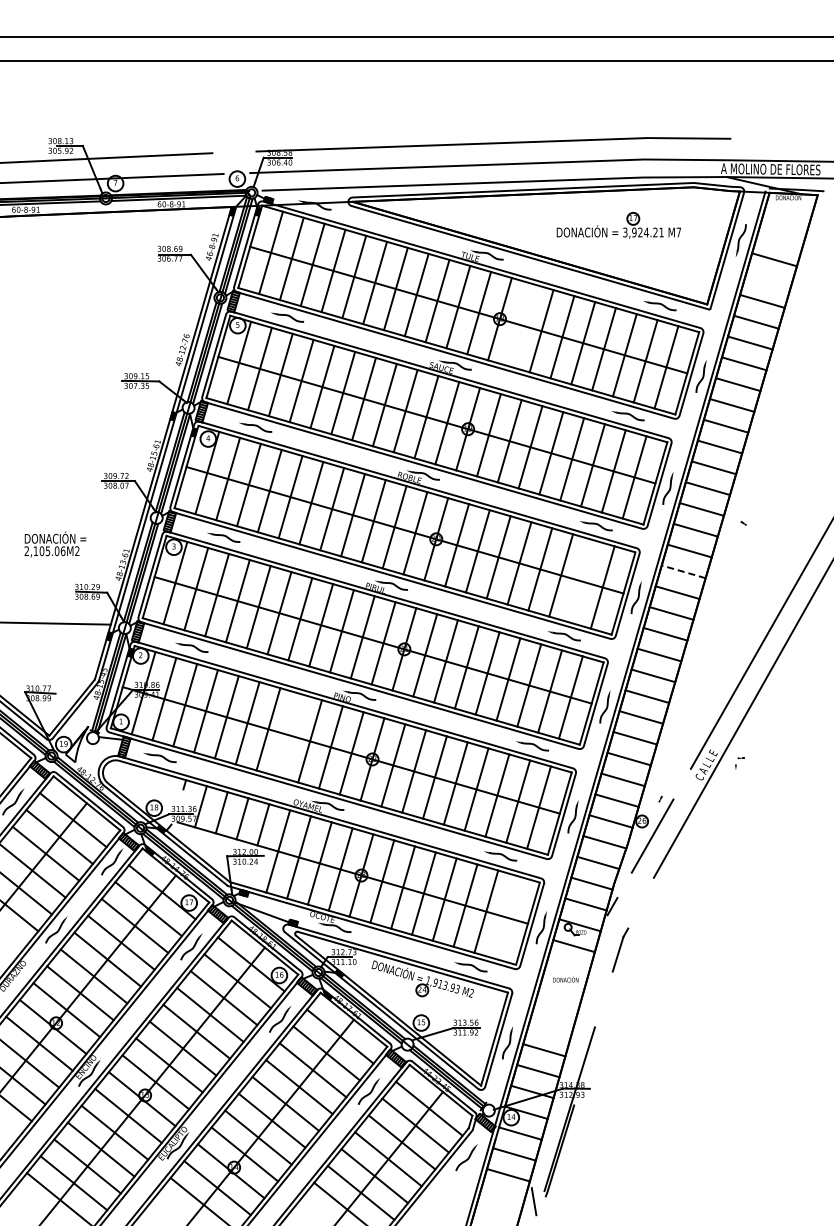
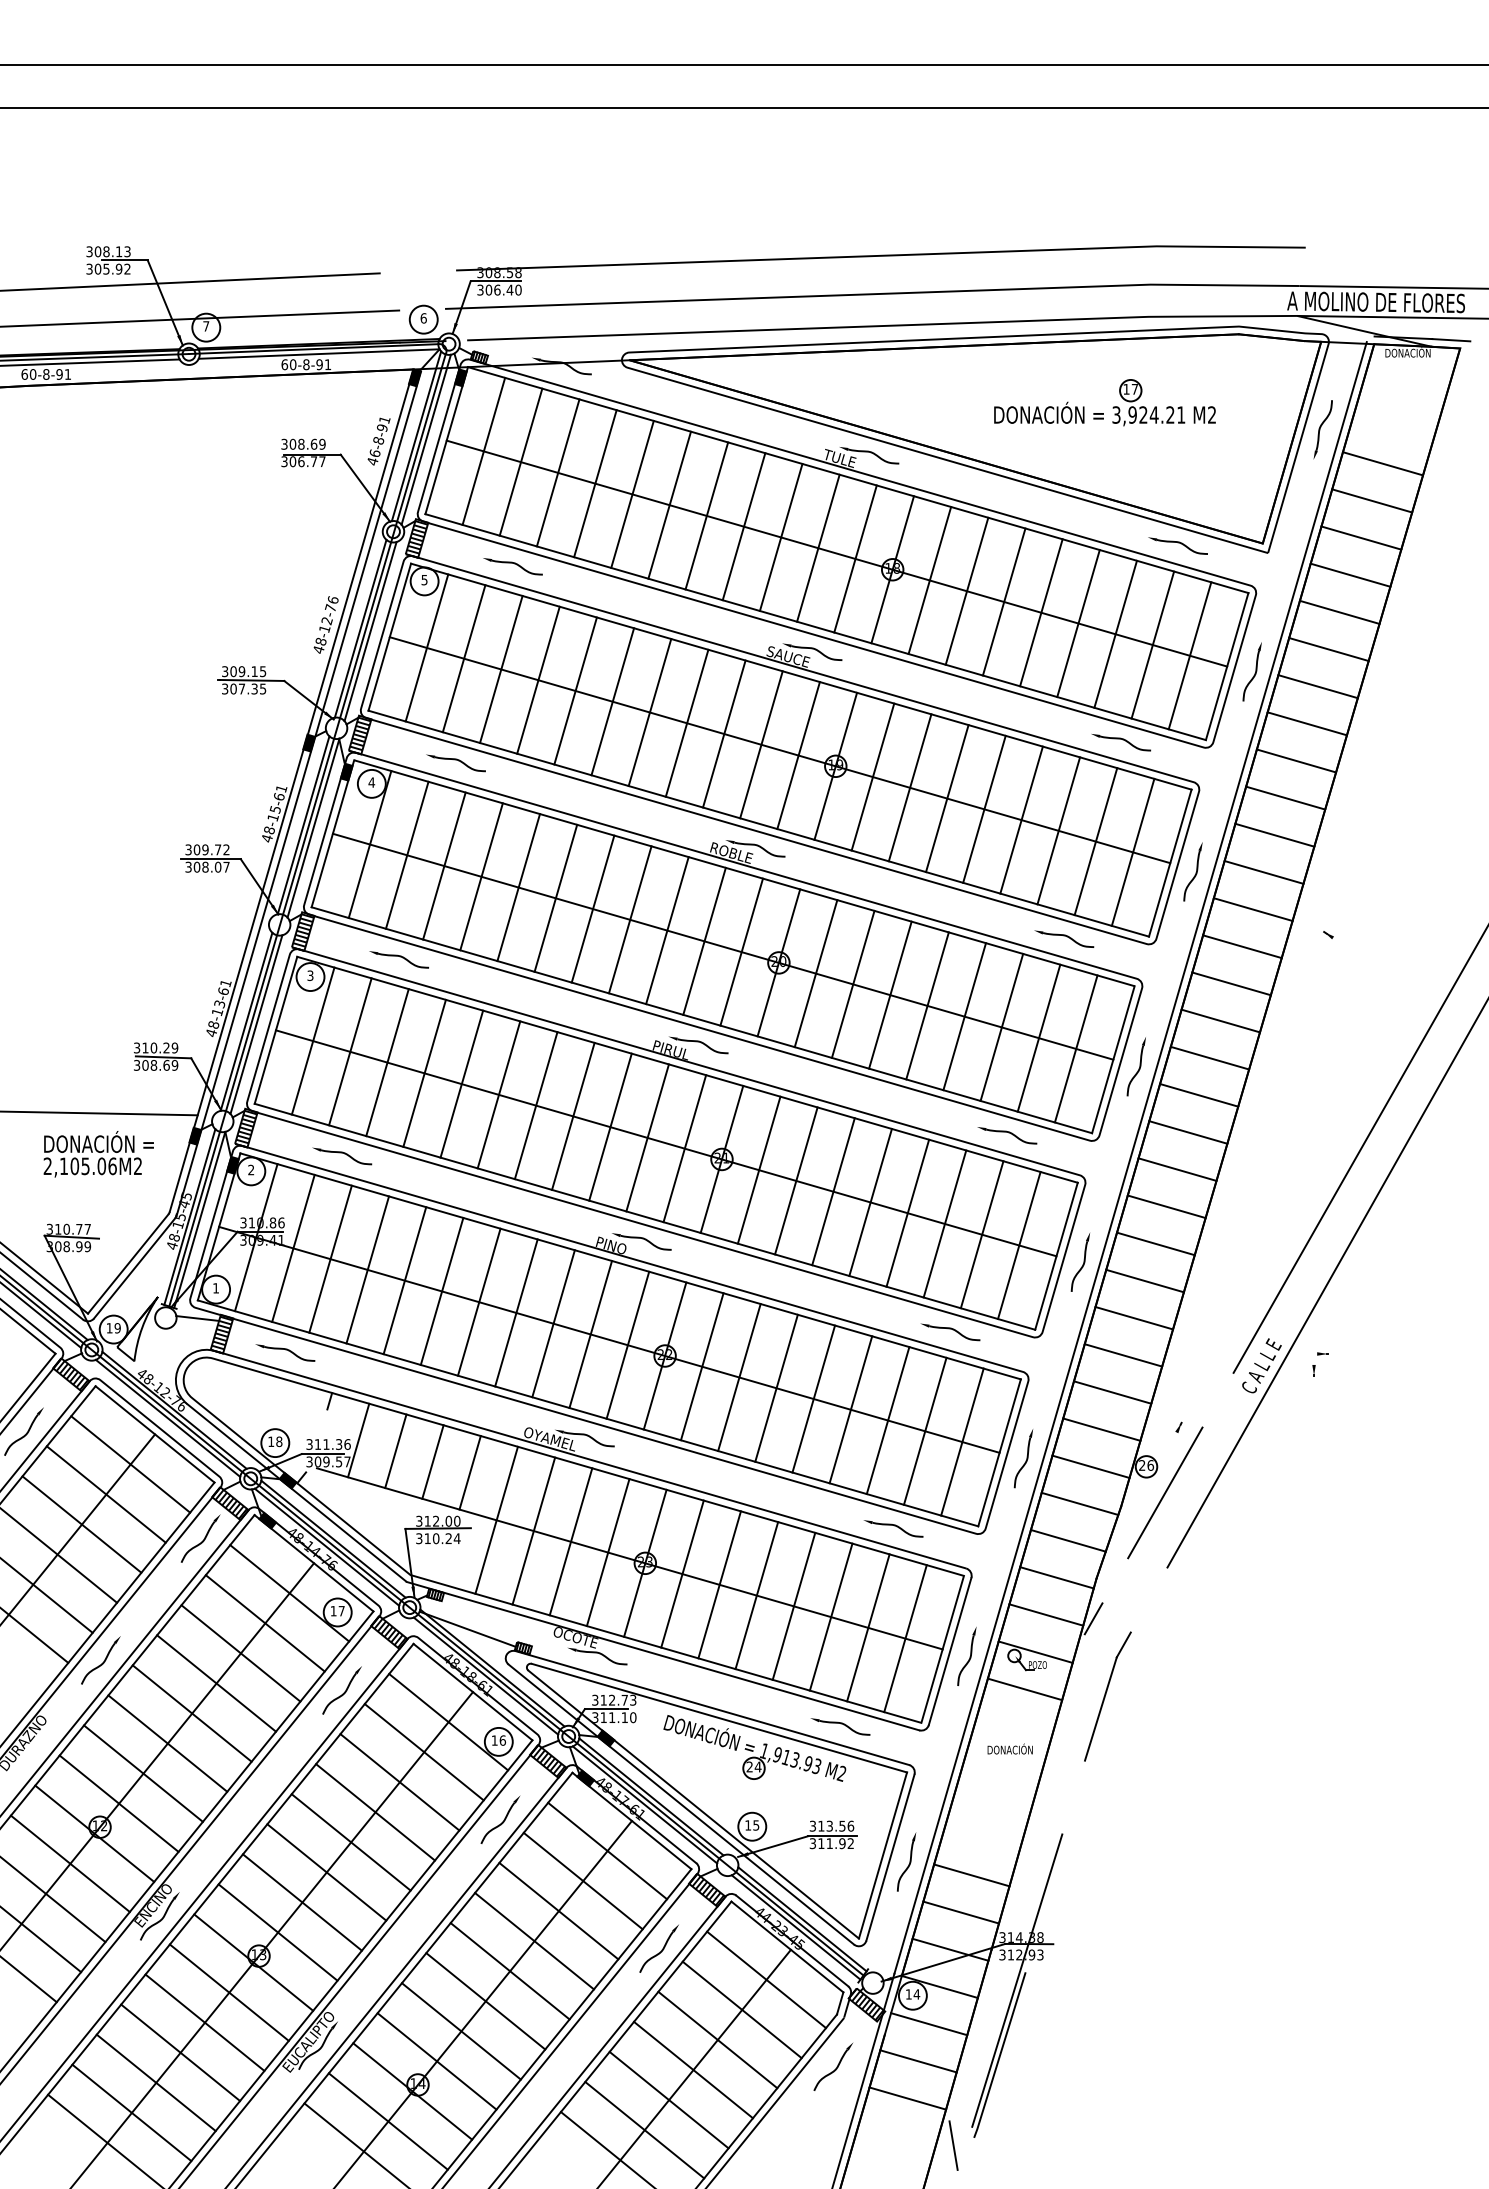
text: (678, 232) -> (1211, 415), M7 -> M2
line: (768, 280) -> (1372, 500), added
line: (520, 325) -> (929, 581), added
text: (55, 544) -> (98, 1154), moved
line: (683, 571) -> (1220, 1020), dashed -> solid
line: (581, 581) -> (1038, 1038), added
line: (289, 735) -> (516, 1313), added
line: (507, 917) -> (906, 1638), added
part: (620, 949) -> (1107, 1695), size x1.67

